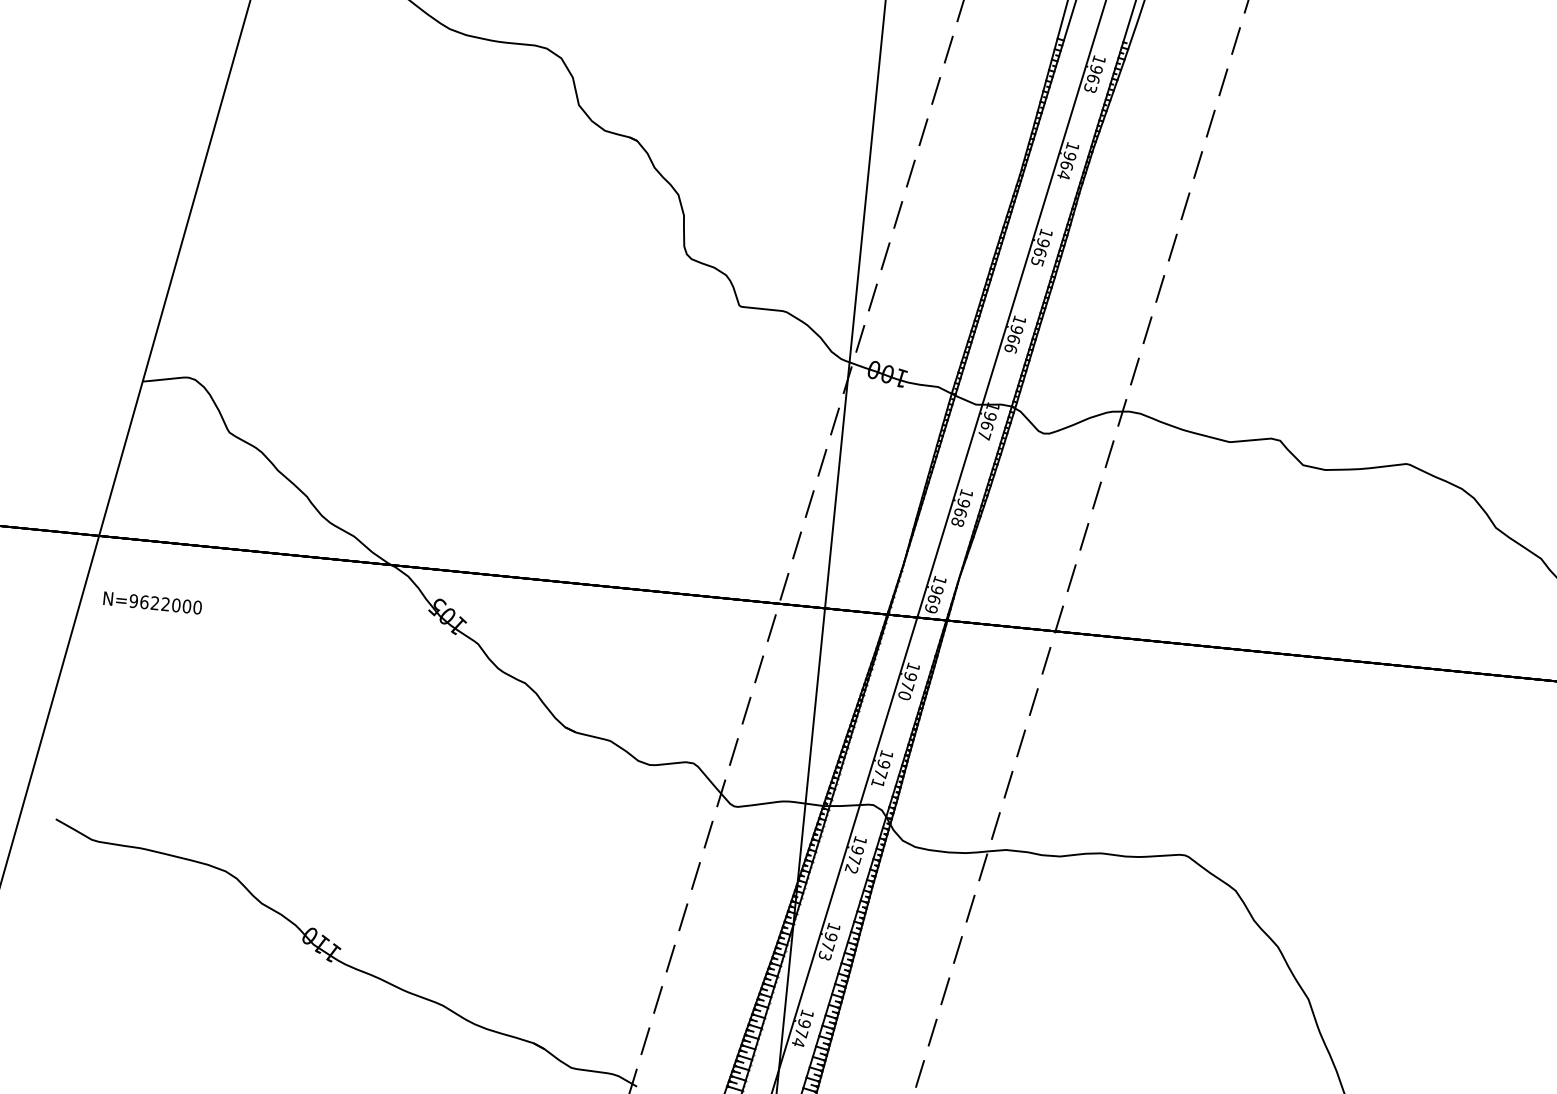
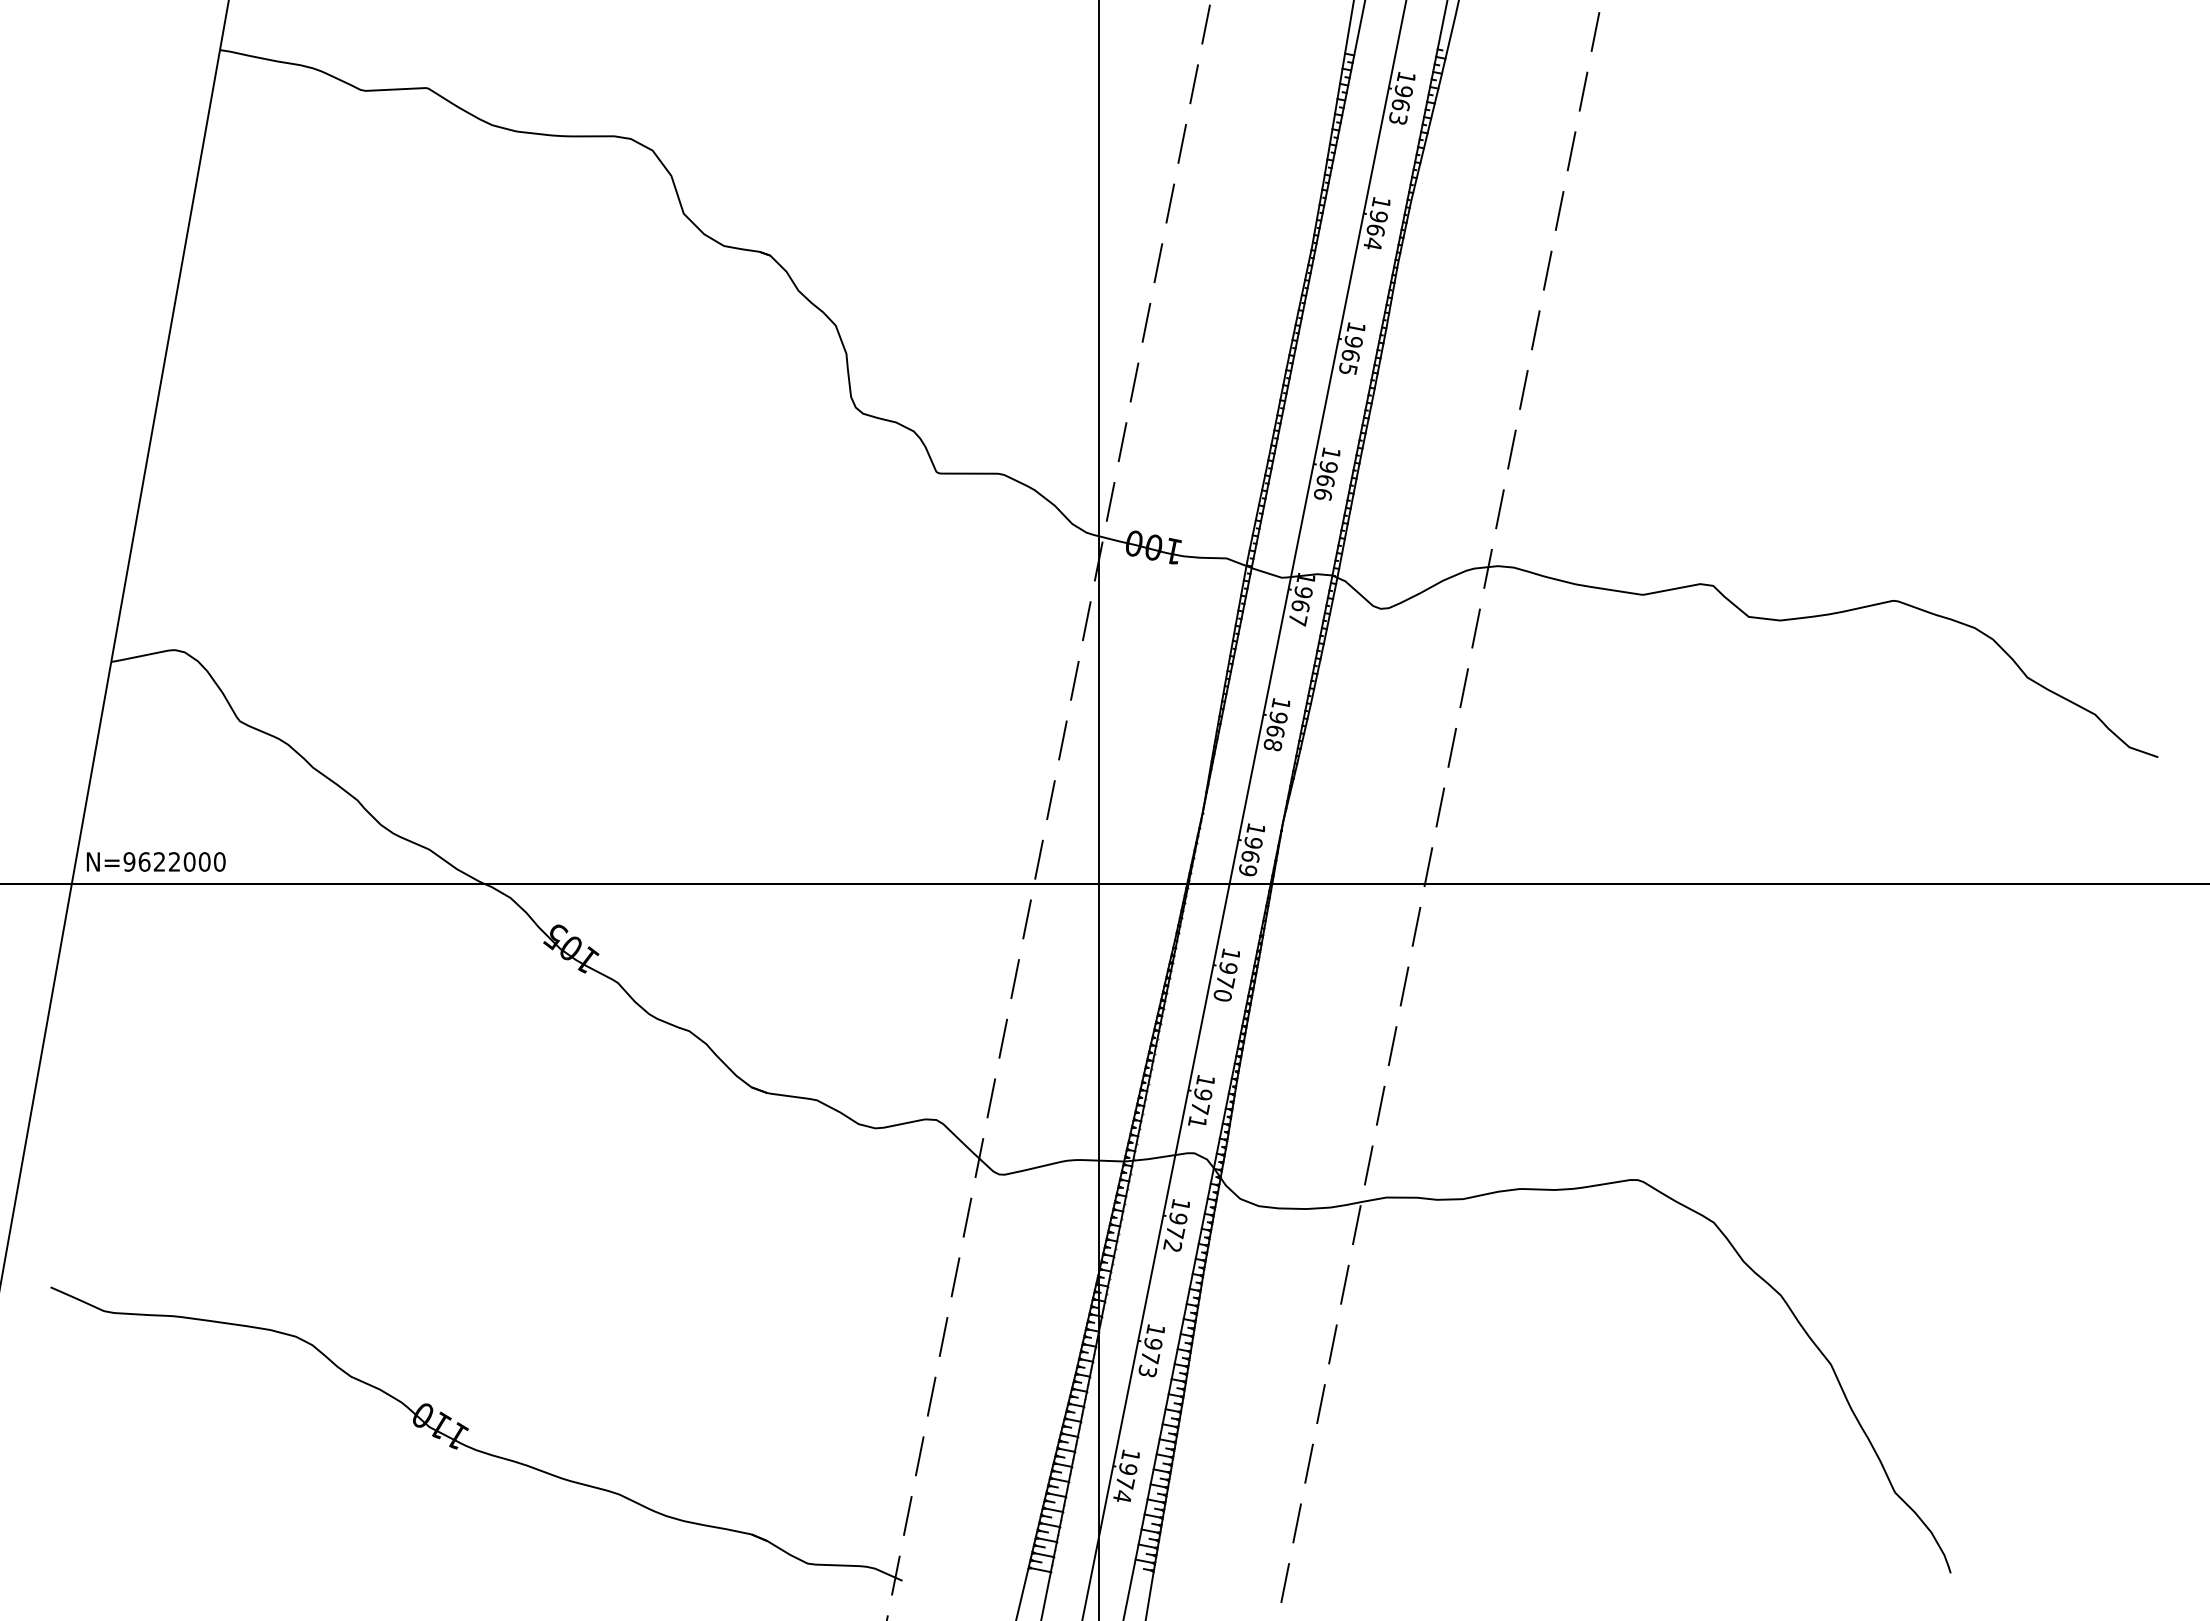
text: (152, 602) -> (155, 861), moved

